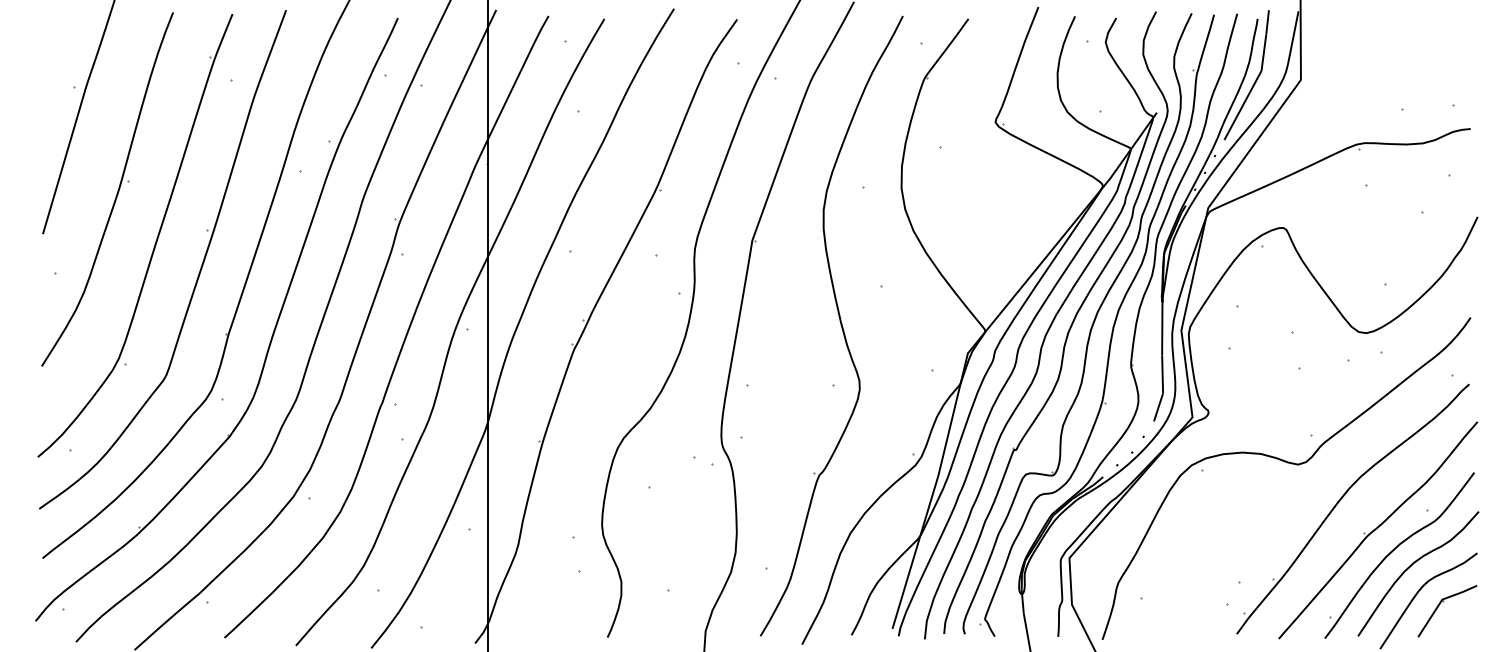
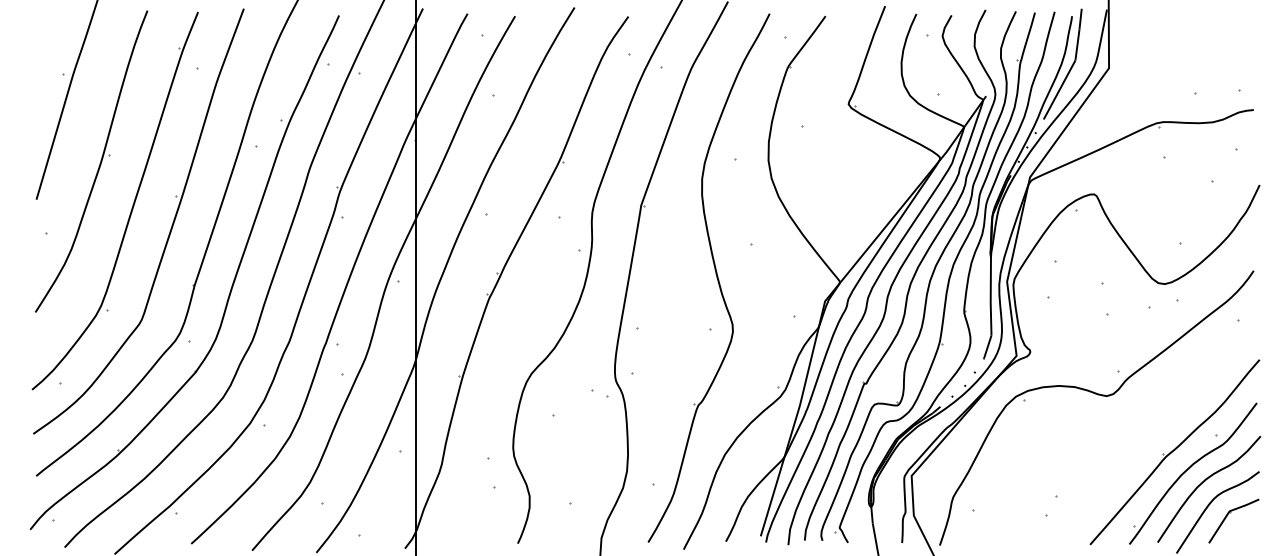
part: (1343, 497) -> (1145, 424), removed

